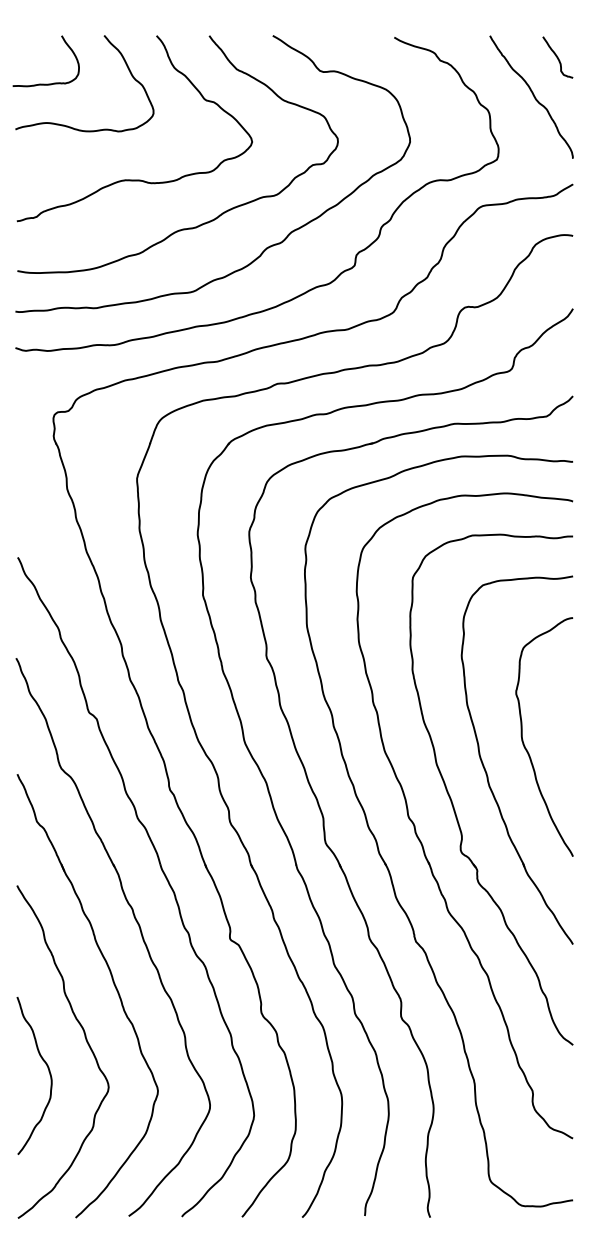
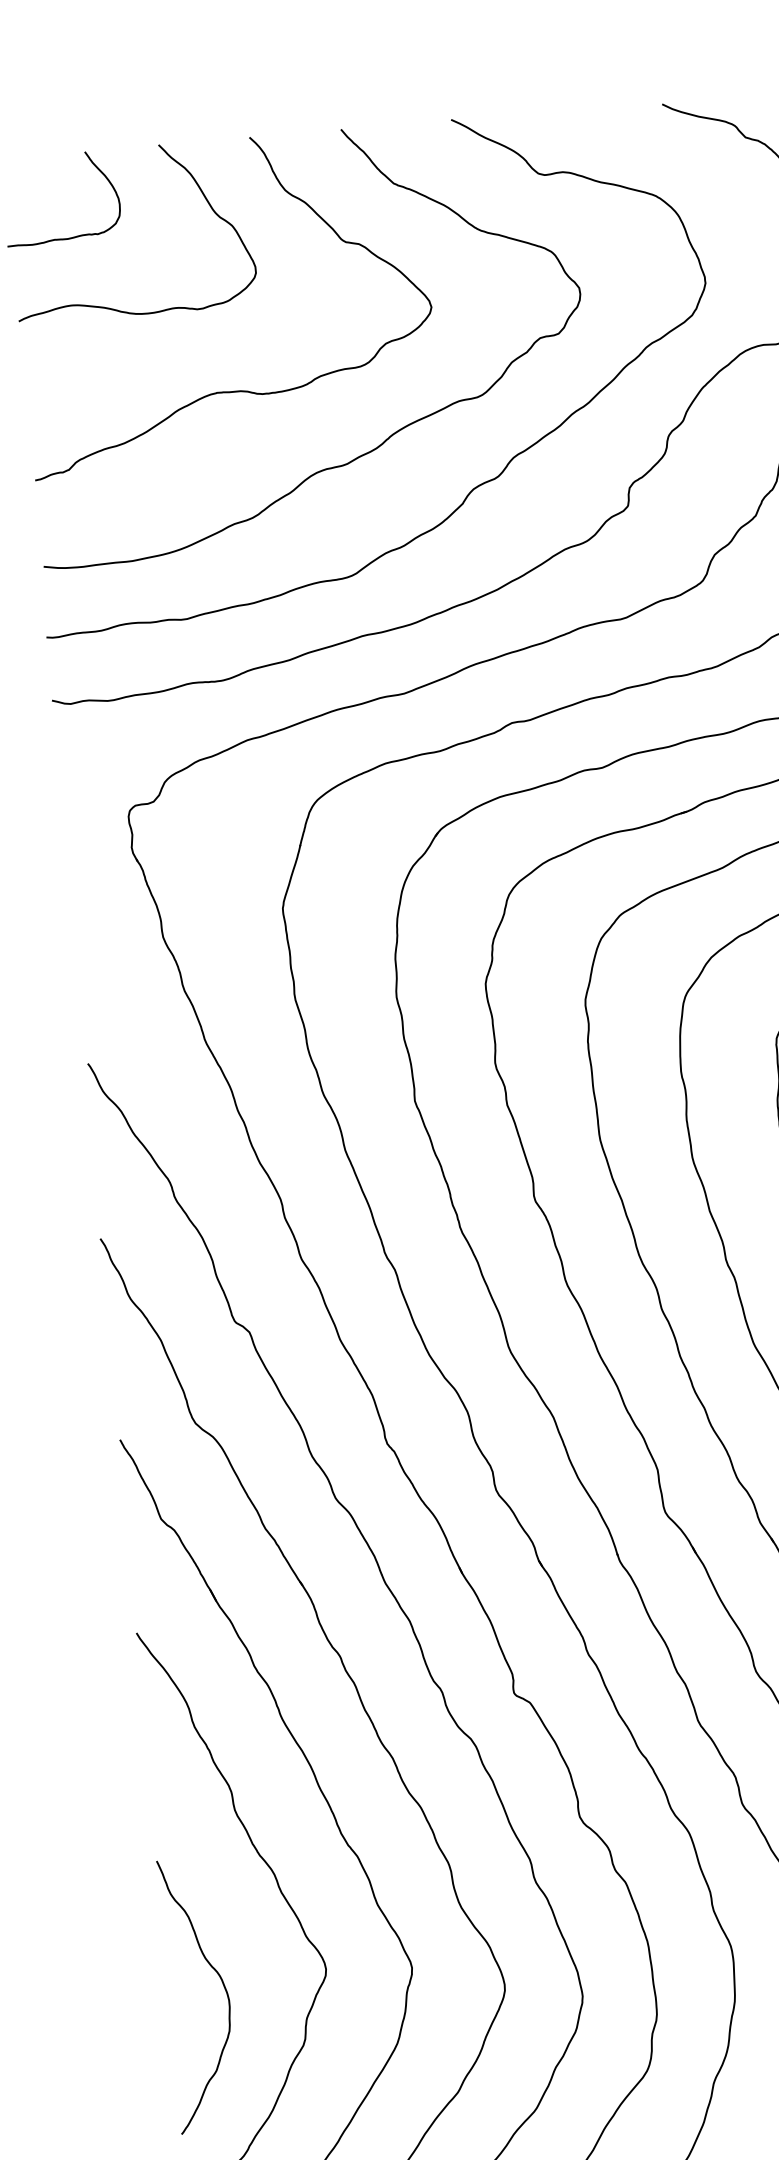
curve: (48, 1071) -> (222, 1985), moved

